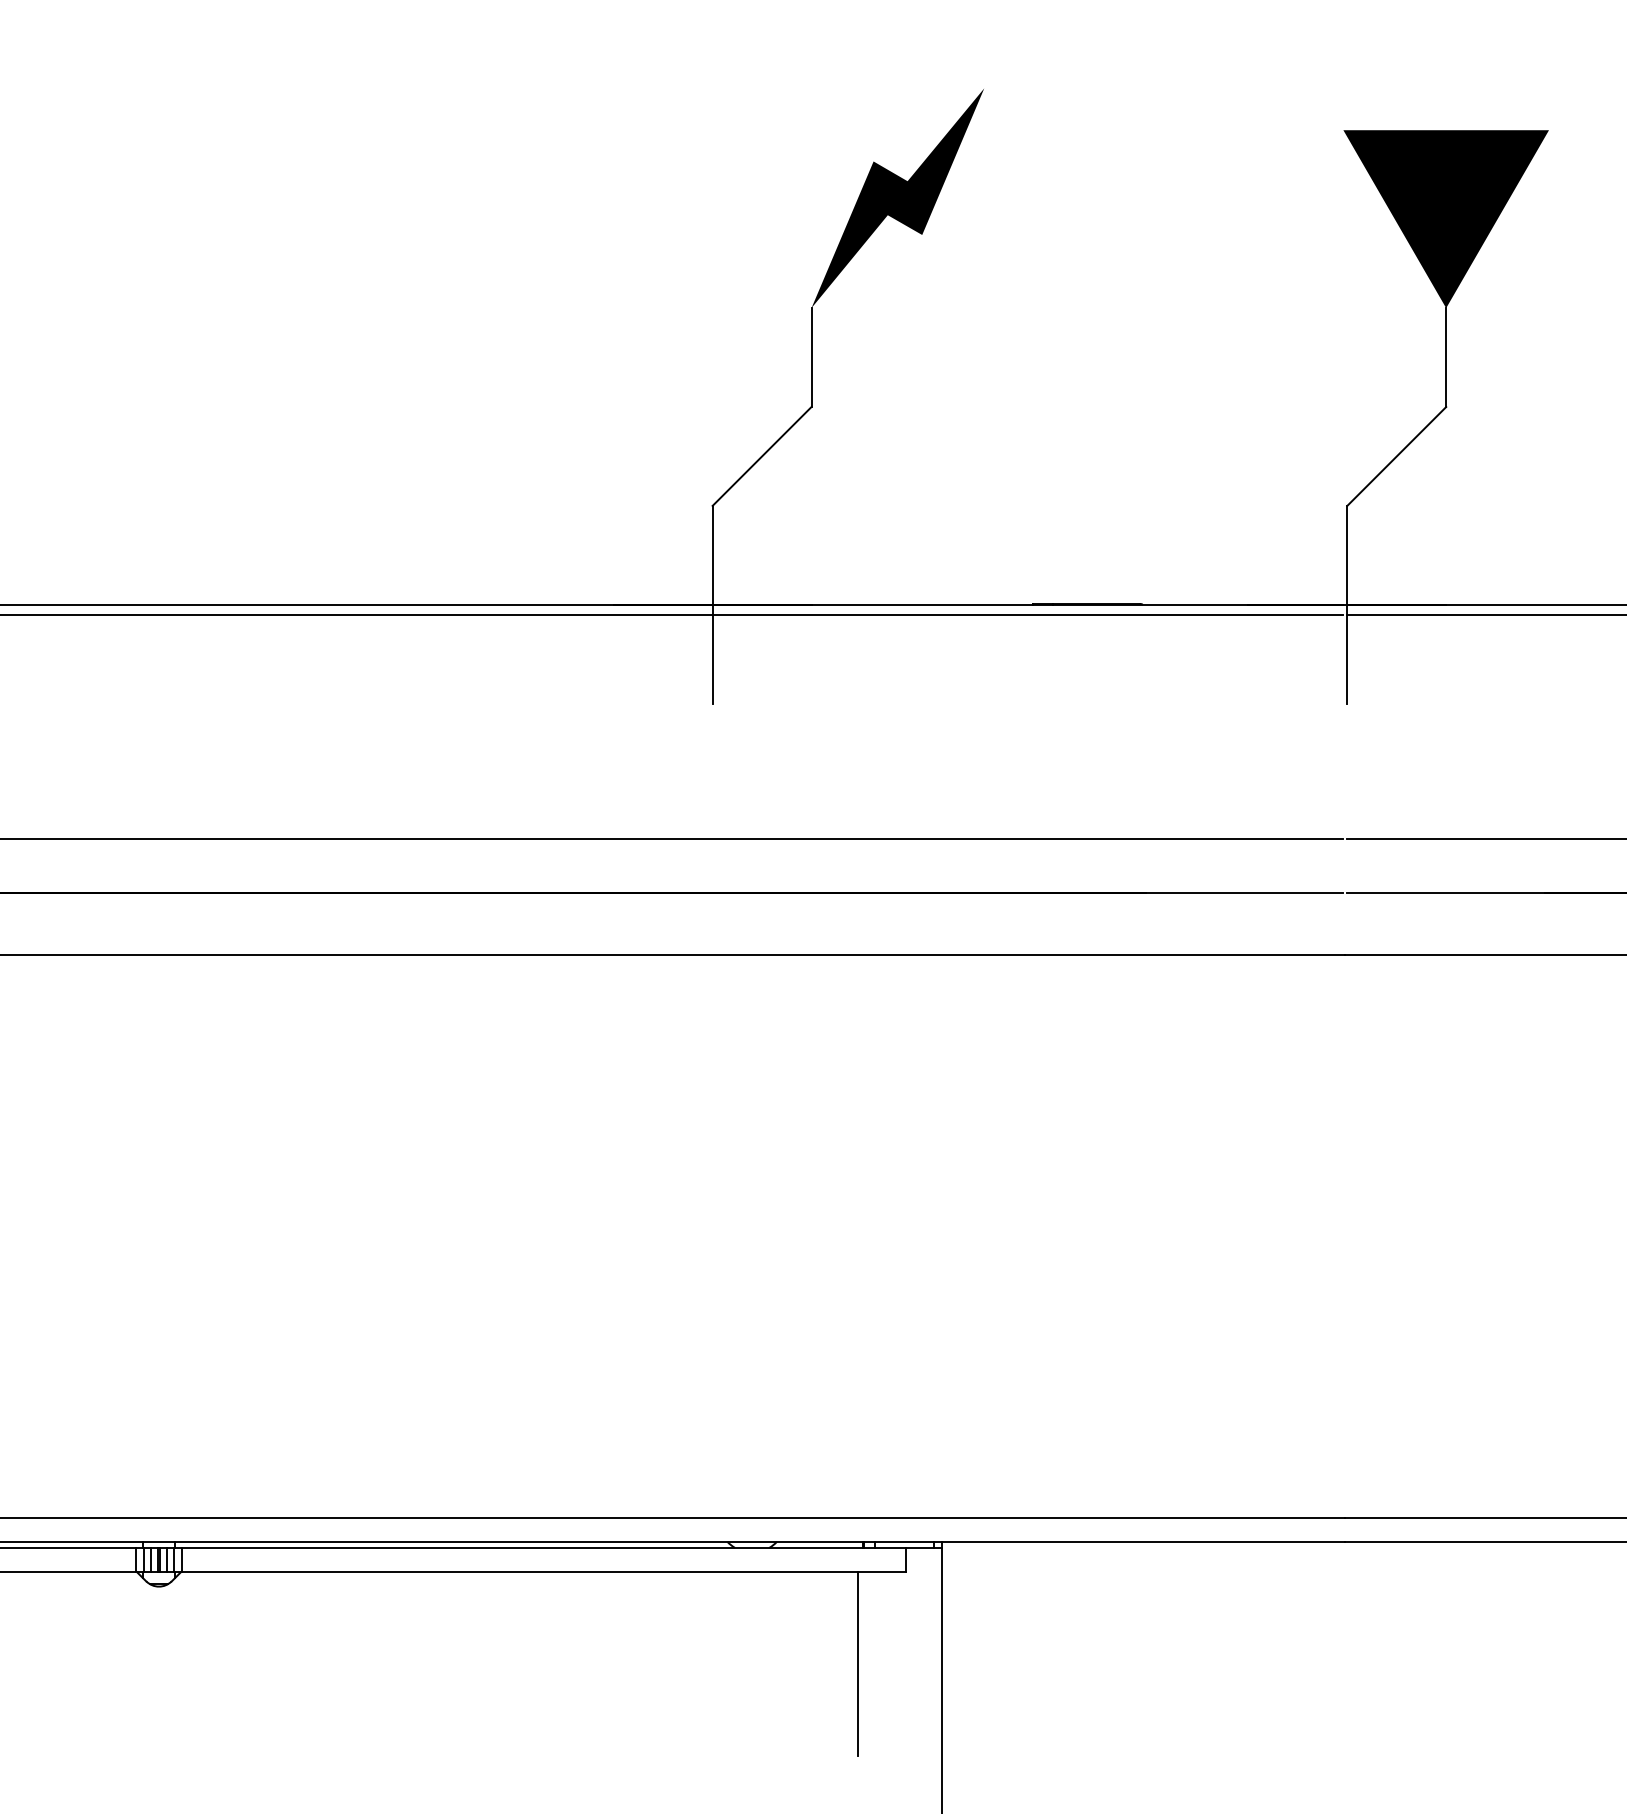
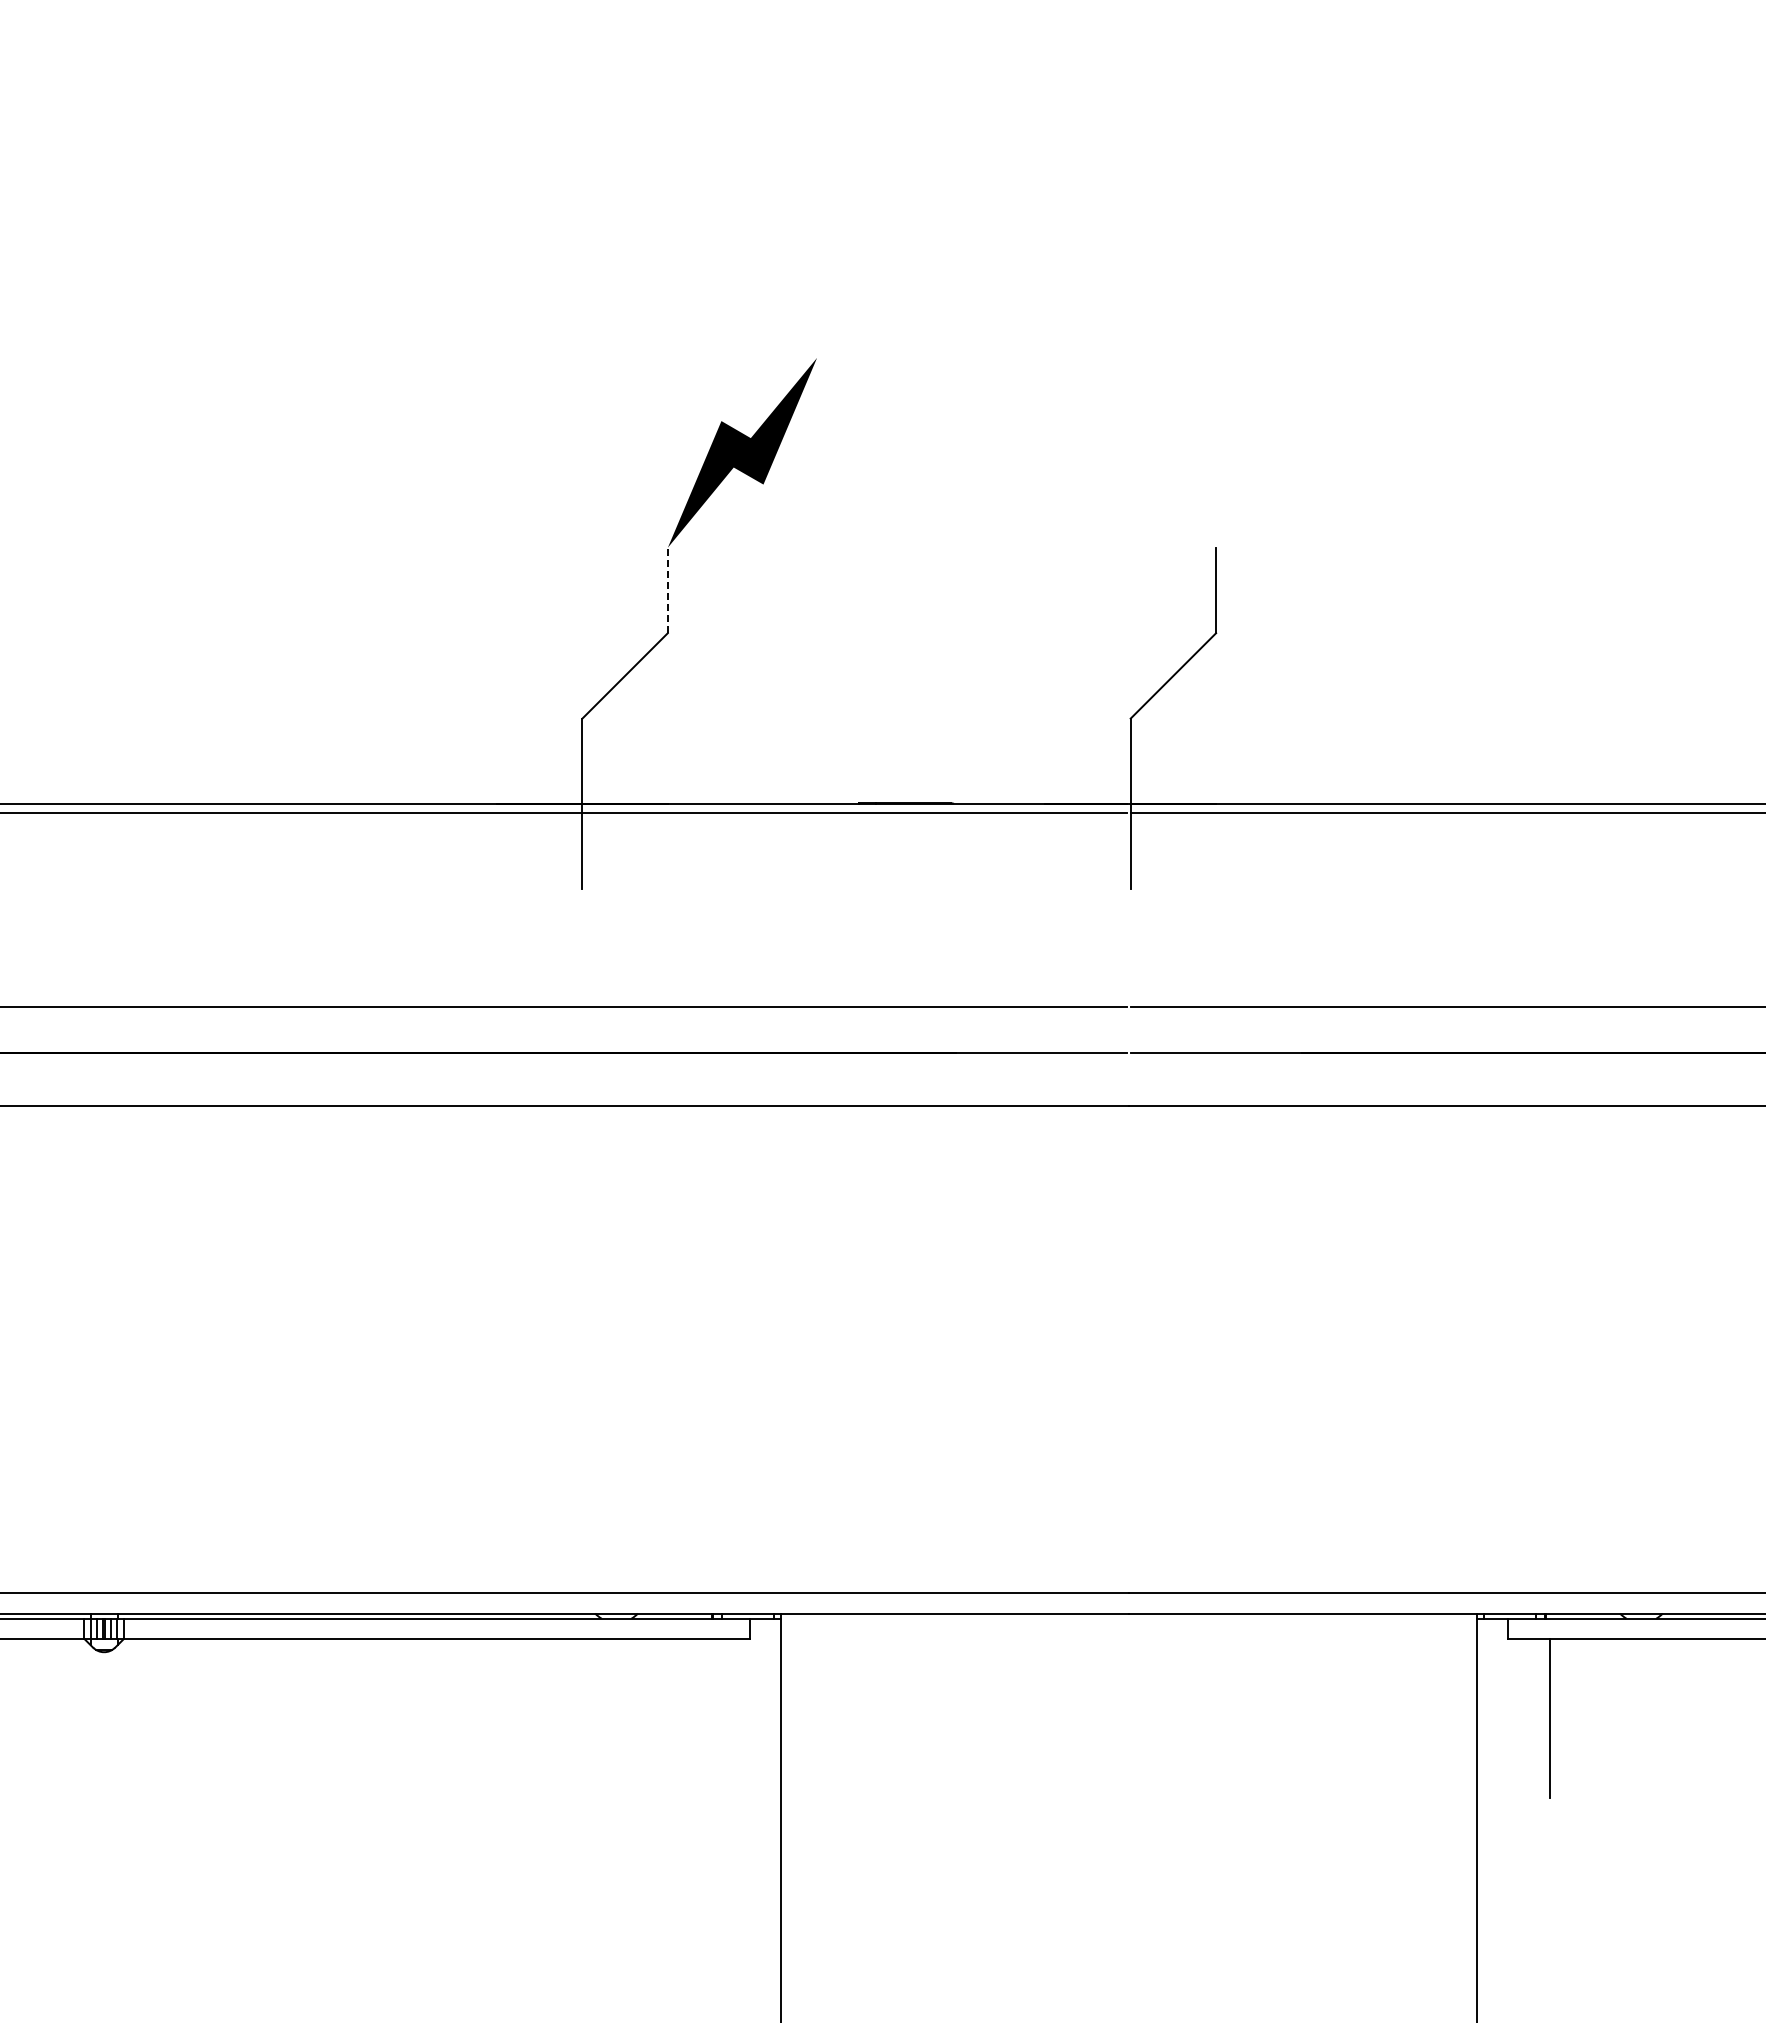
fill: (1445, 218) -> (1215, 470), removed
line: (811, 357) -> (667, 590), solid -> dashed
line: (857, 1663) -> (707, 1718), removed

